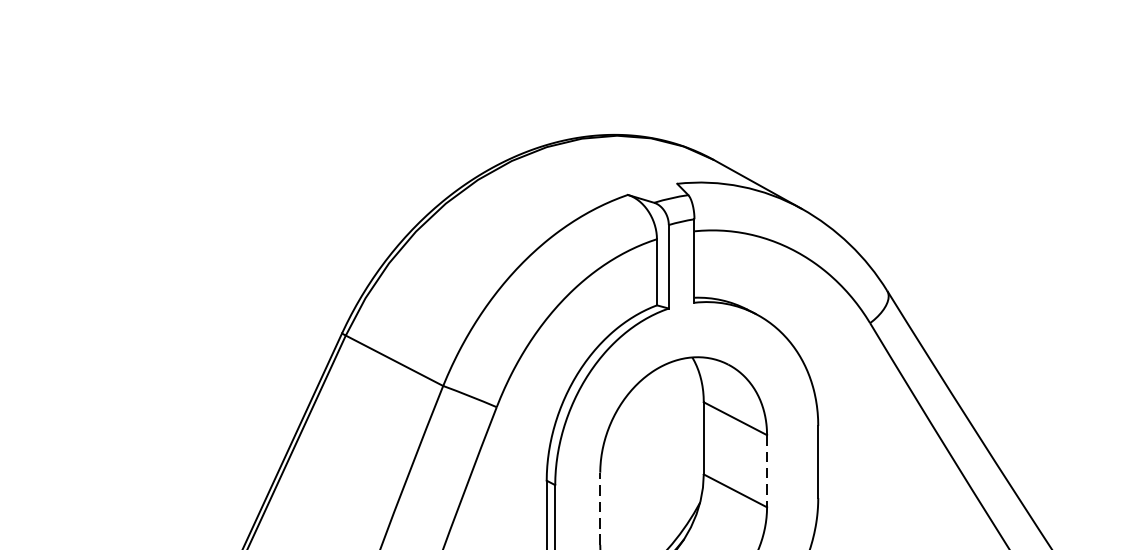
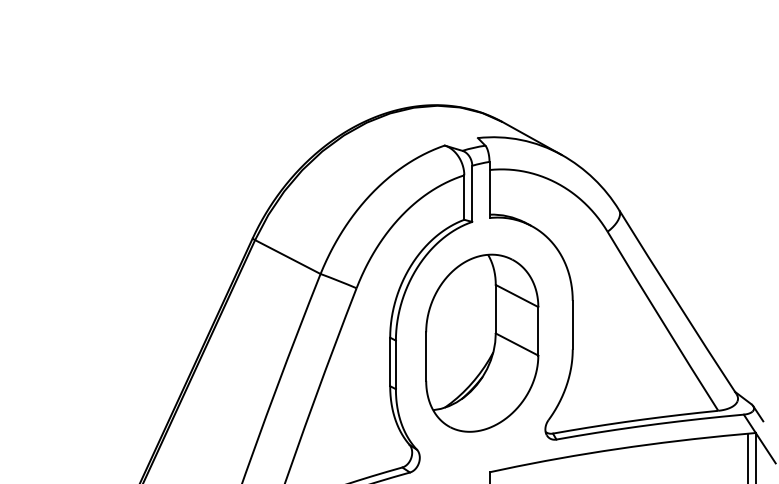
line: (767, 471) -> (538, 331), dashed -> solid
line: (600, 508) -> (426, 356), dashed -> solid

